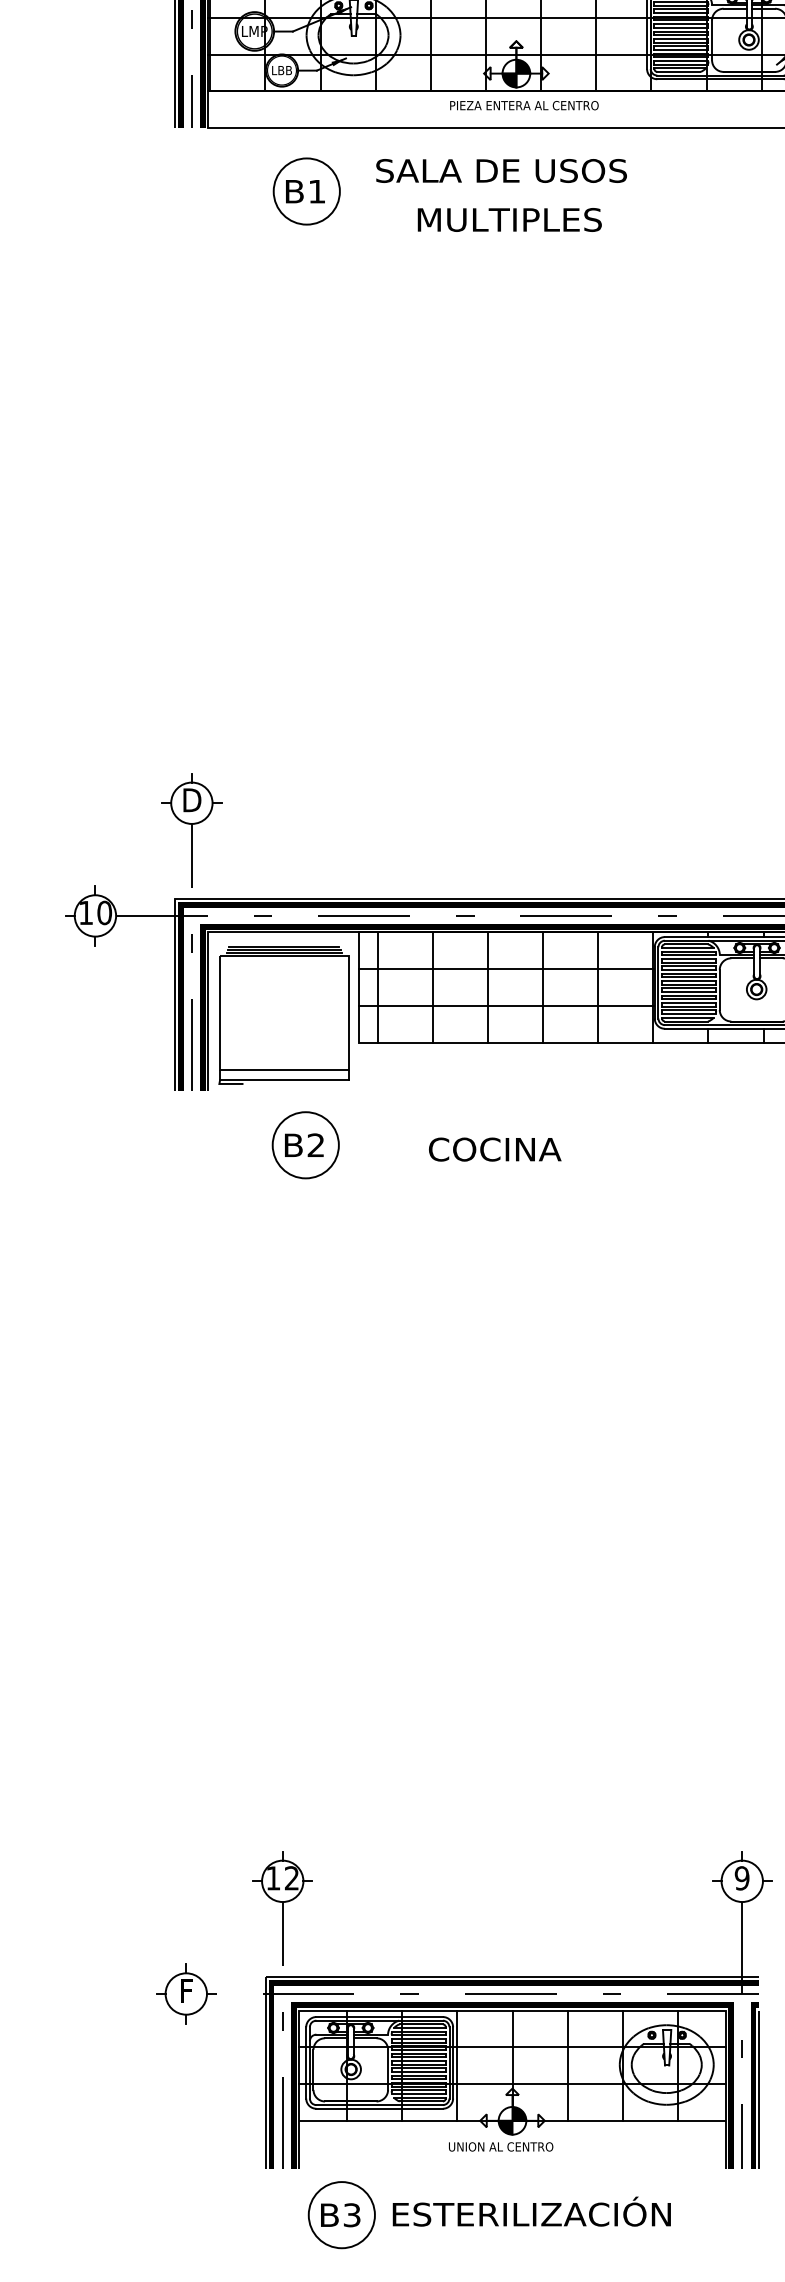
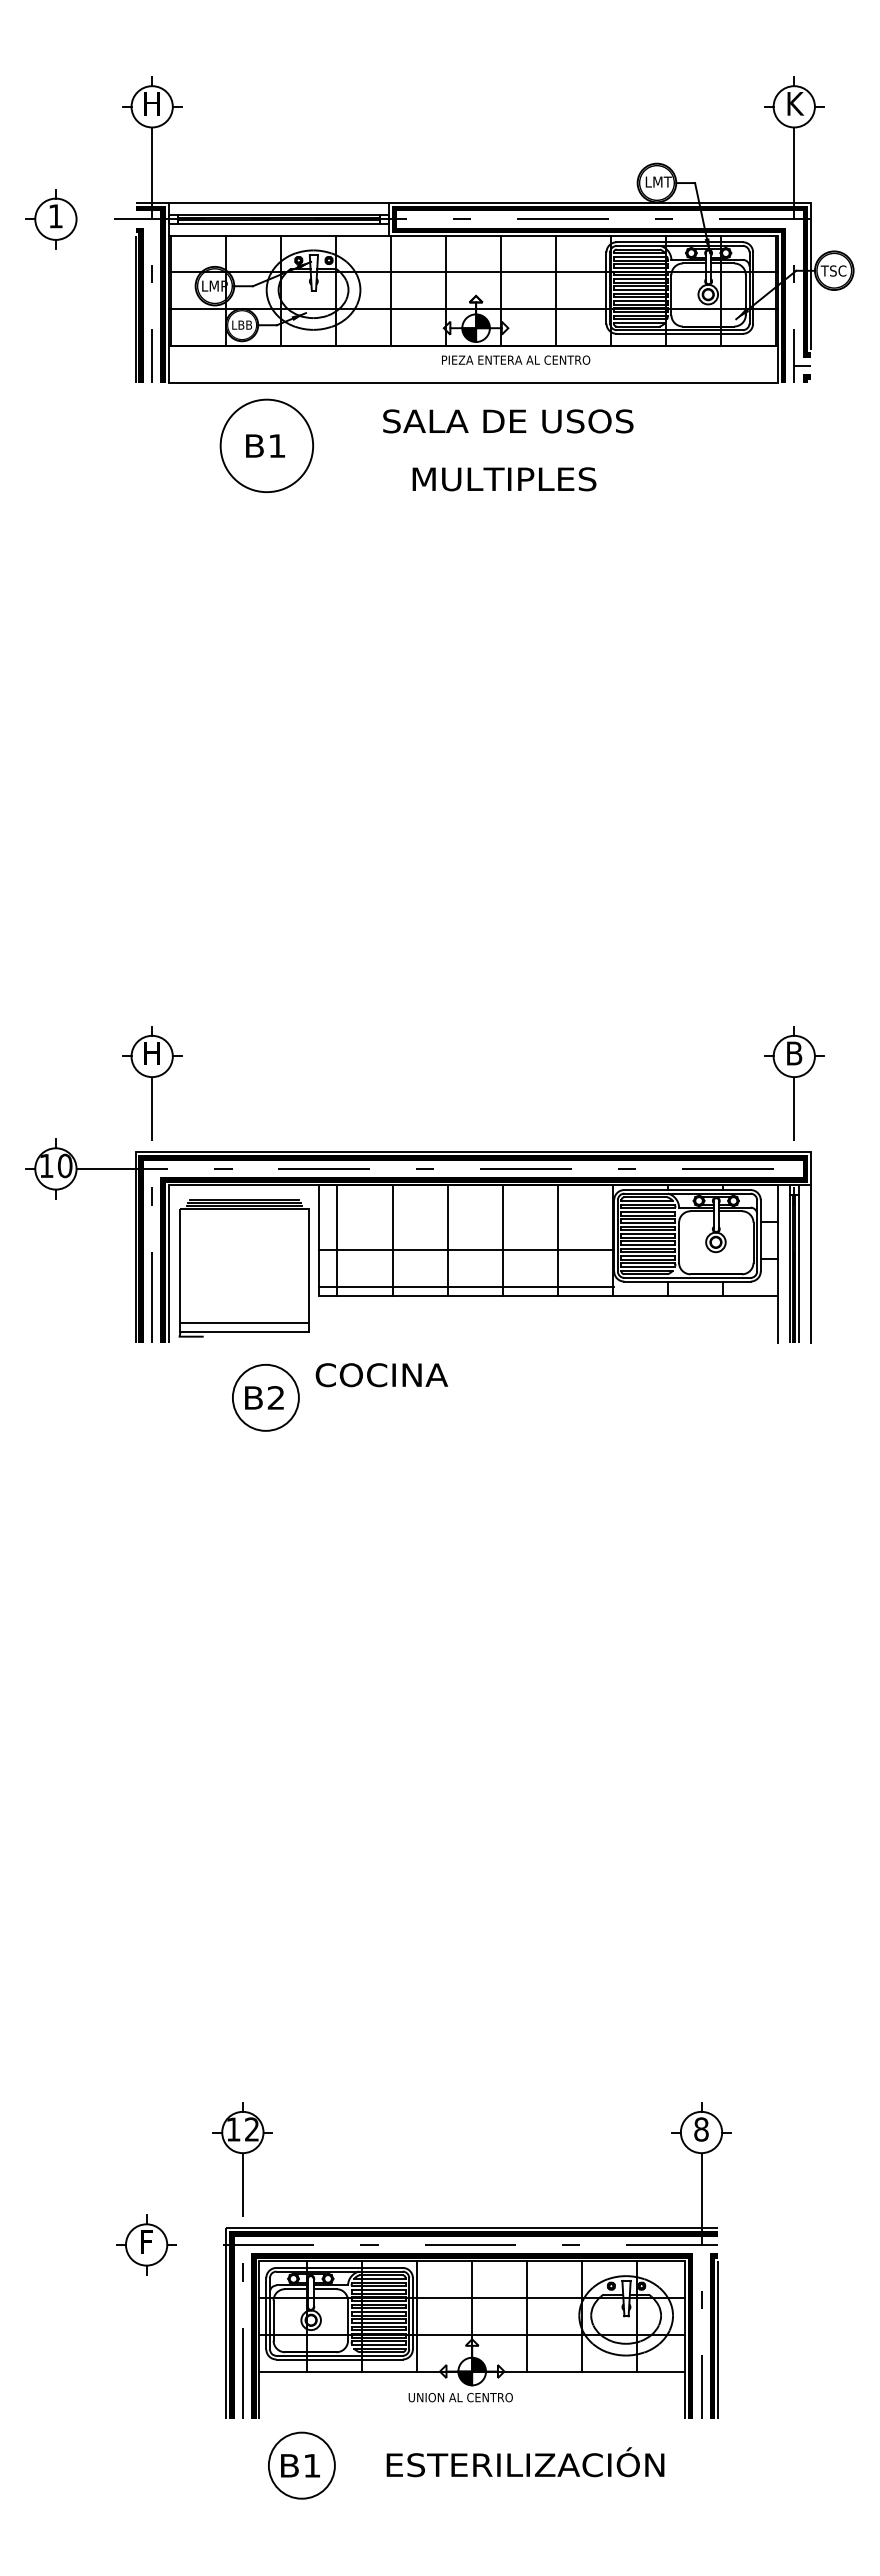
text: (524, 104) -> (516, 359), moved
text: (501, 171) -> (508, 421), moved
circle: (306, 191) -> (266, 445), size x1.4
text: (509, 220) -> (504, 479), moved
text: (192, 800) -> (152, 1053), D -> H
line: (506, 969) -> (466, 1250), moved
line: (506, 1005) -> (466, 1286), moved
text: (494, 1149) -> (381, 1375), moved
text: (742, 1878) -> (701, 2129), 9 -> 8
text: (531, 2211) -> (525, 2462), moved
text: (352, 2214) -> (312, 2465), B3 -> B1

